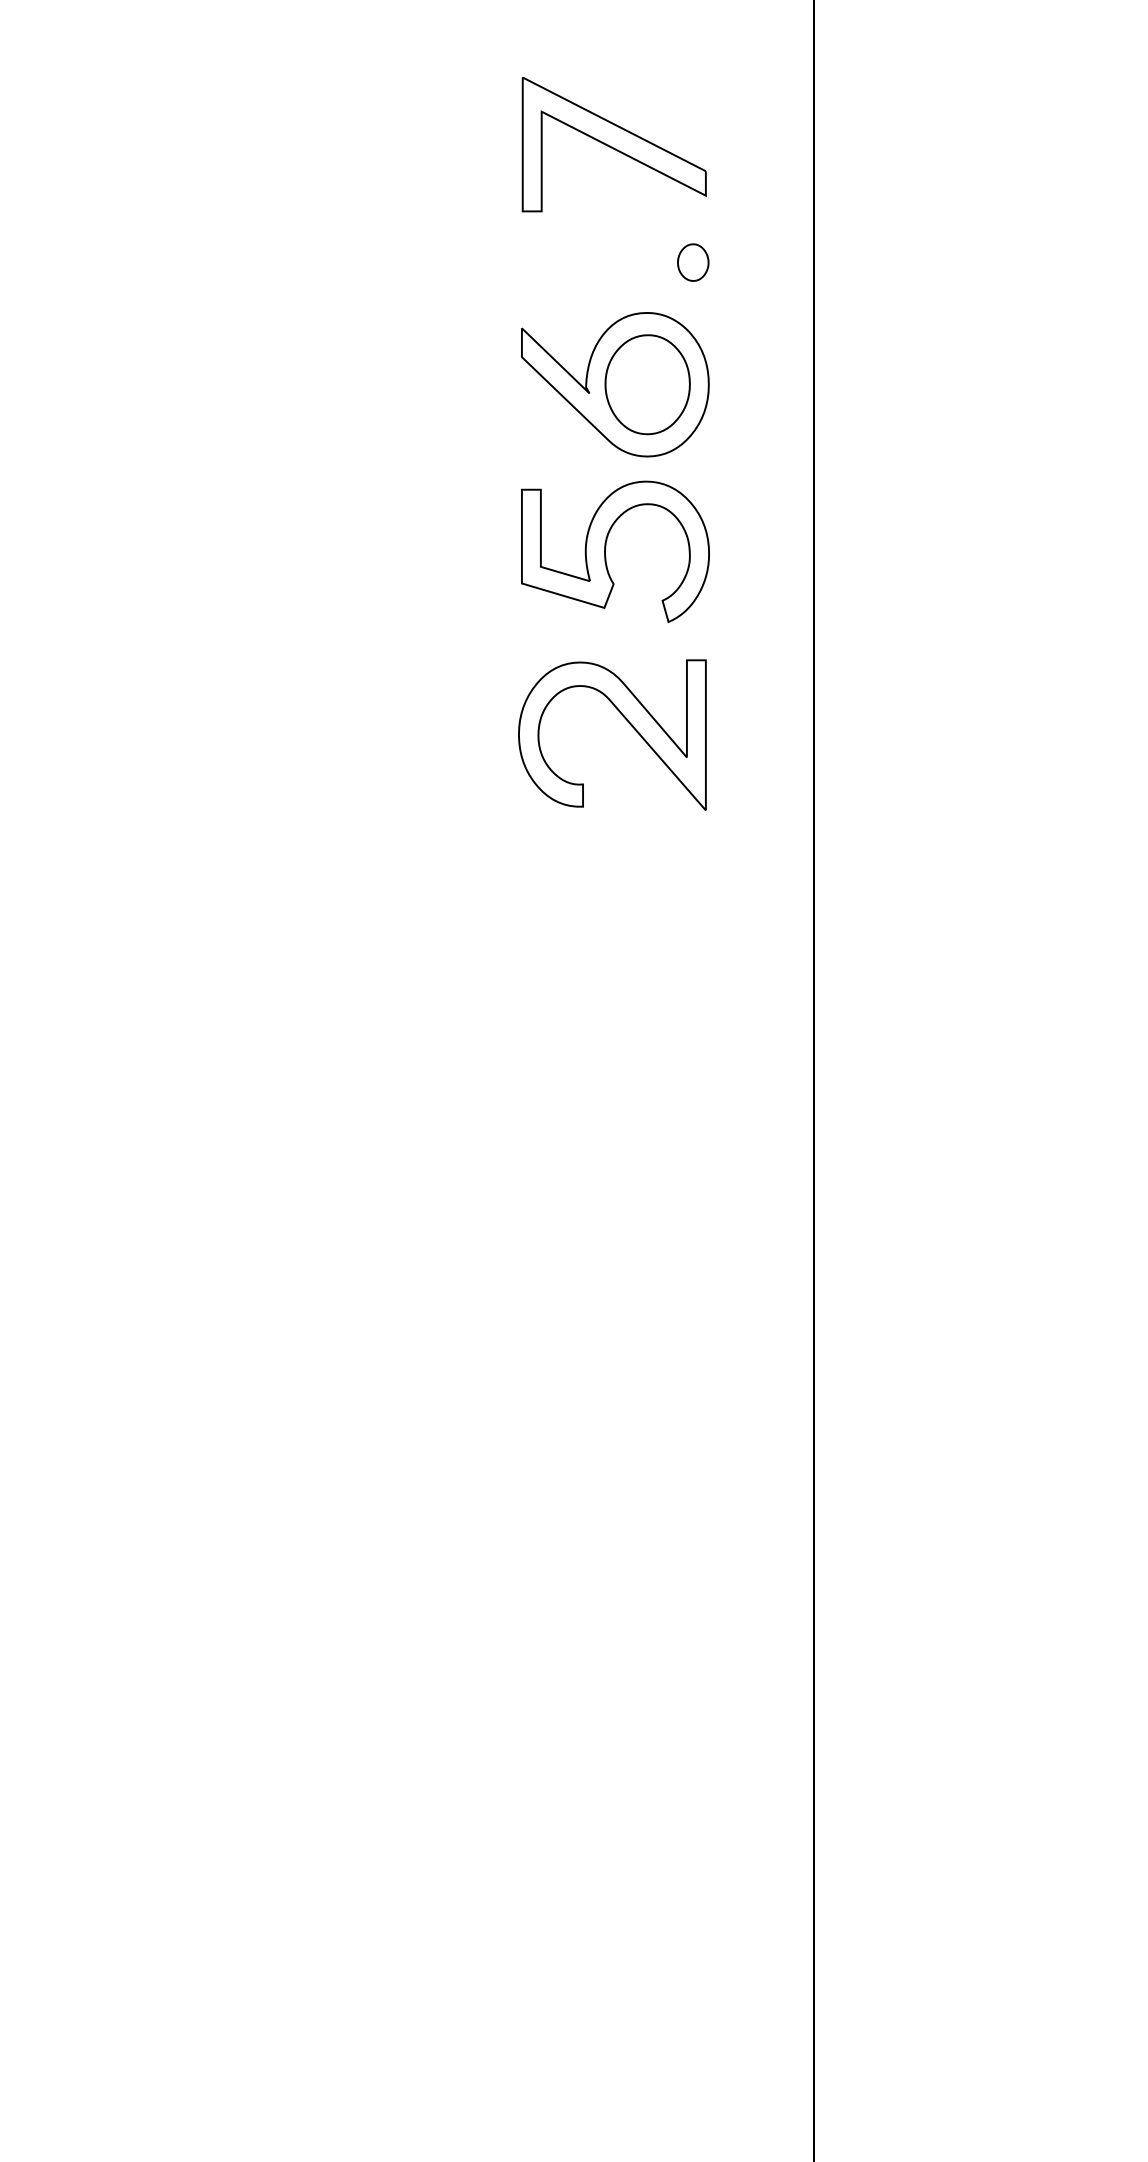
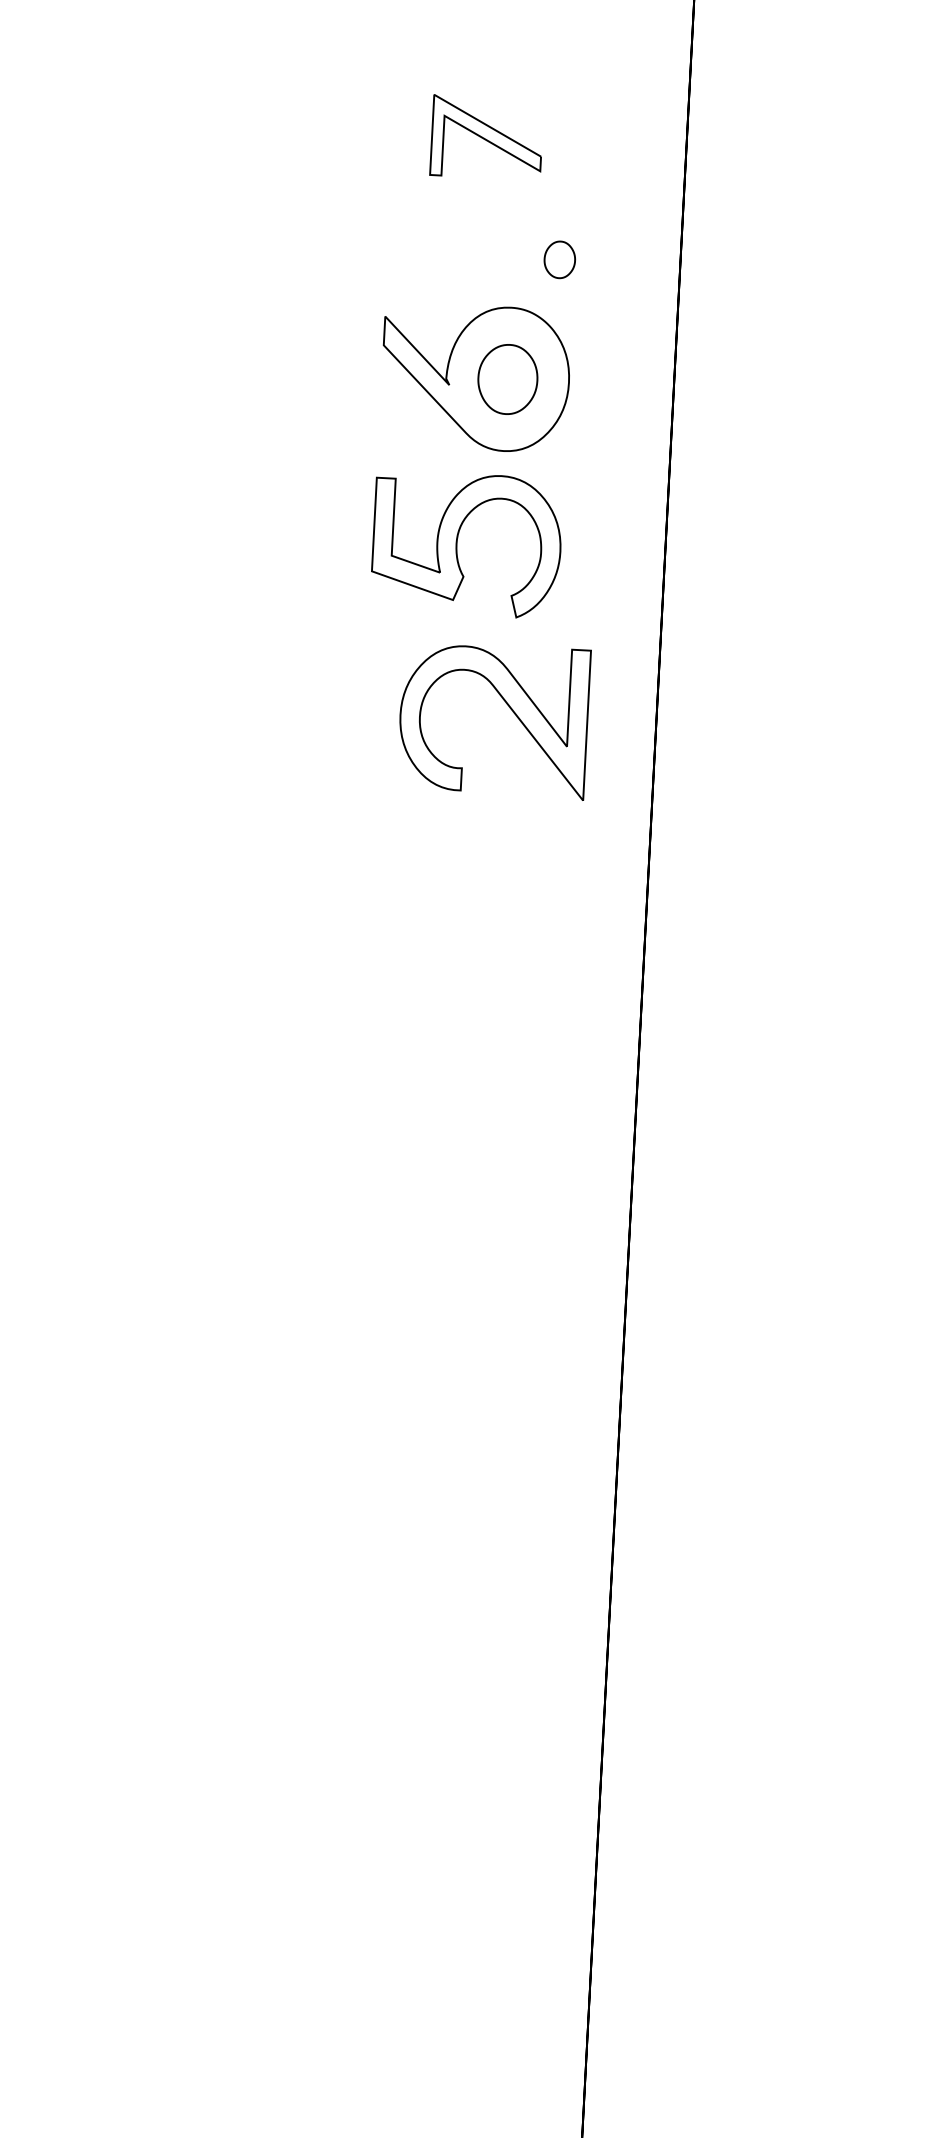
part: (613, 144) -> (486, 137), size x0.6
part: (647, 384) -> (507, 379), size x0.7
part: (628, 723) -> (510, 709), moved

